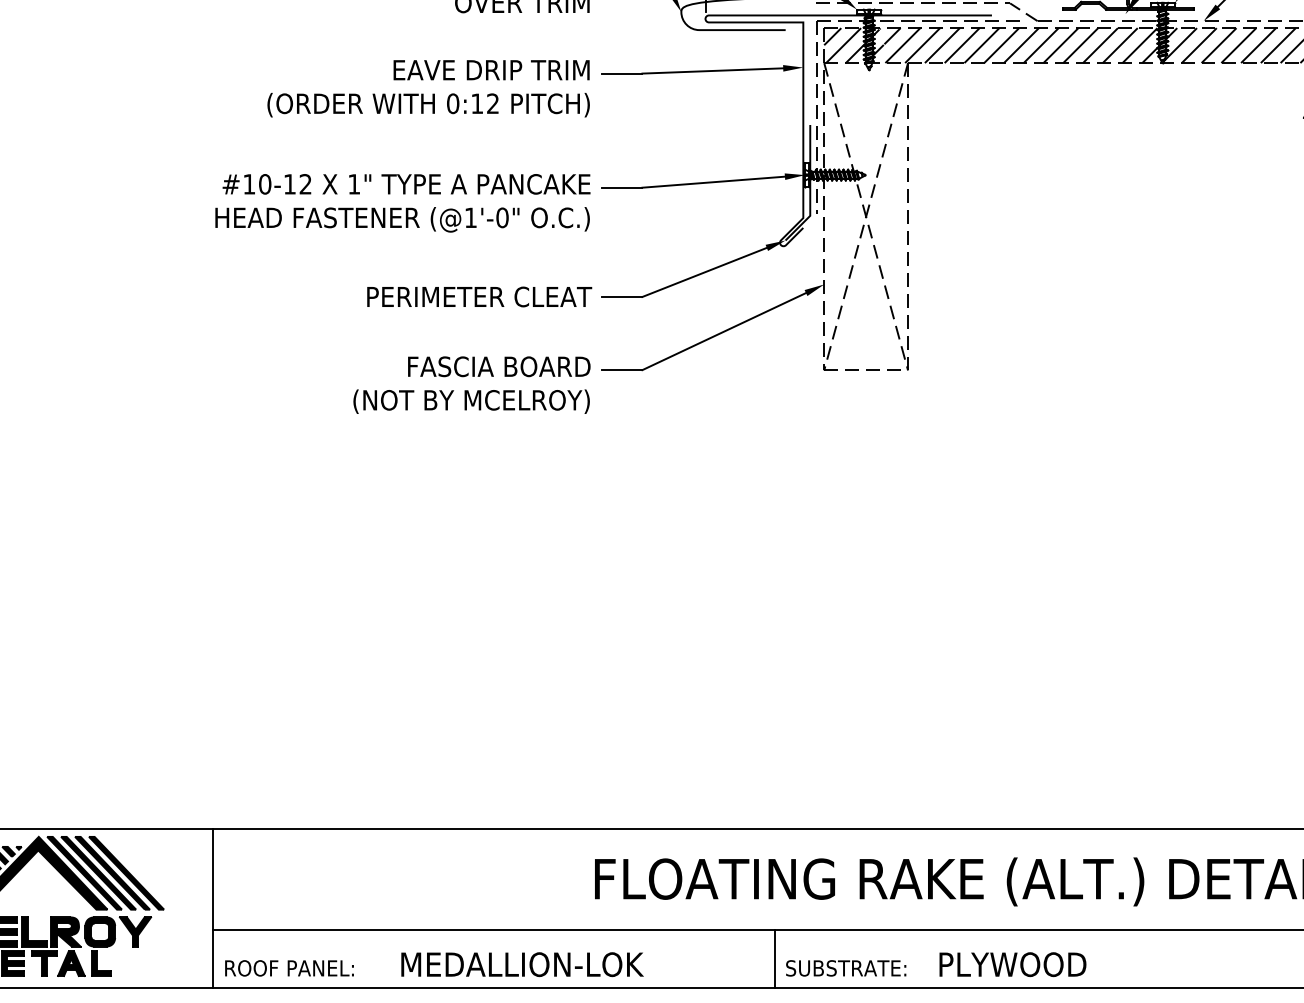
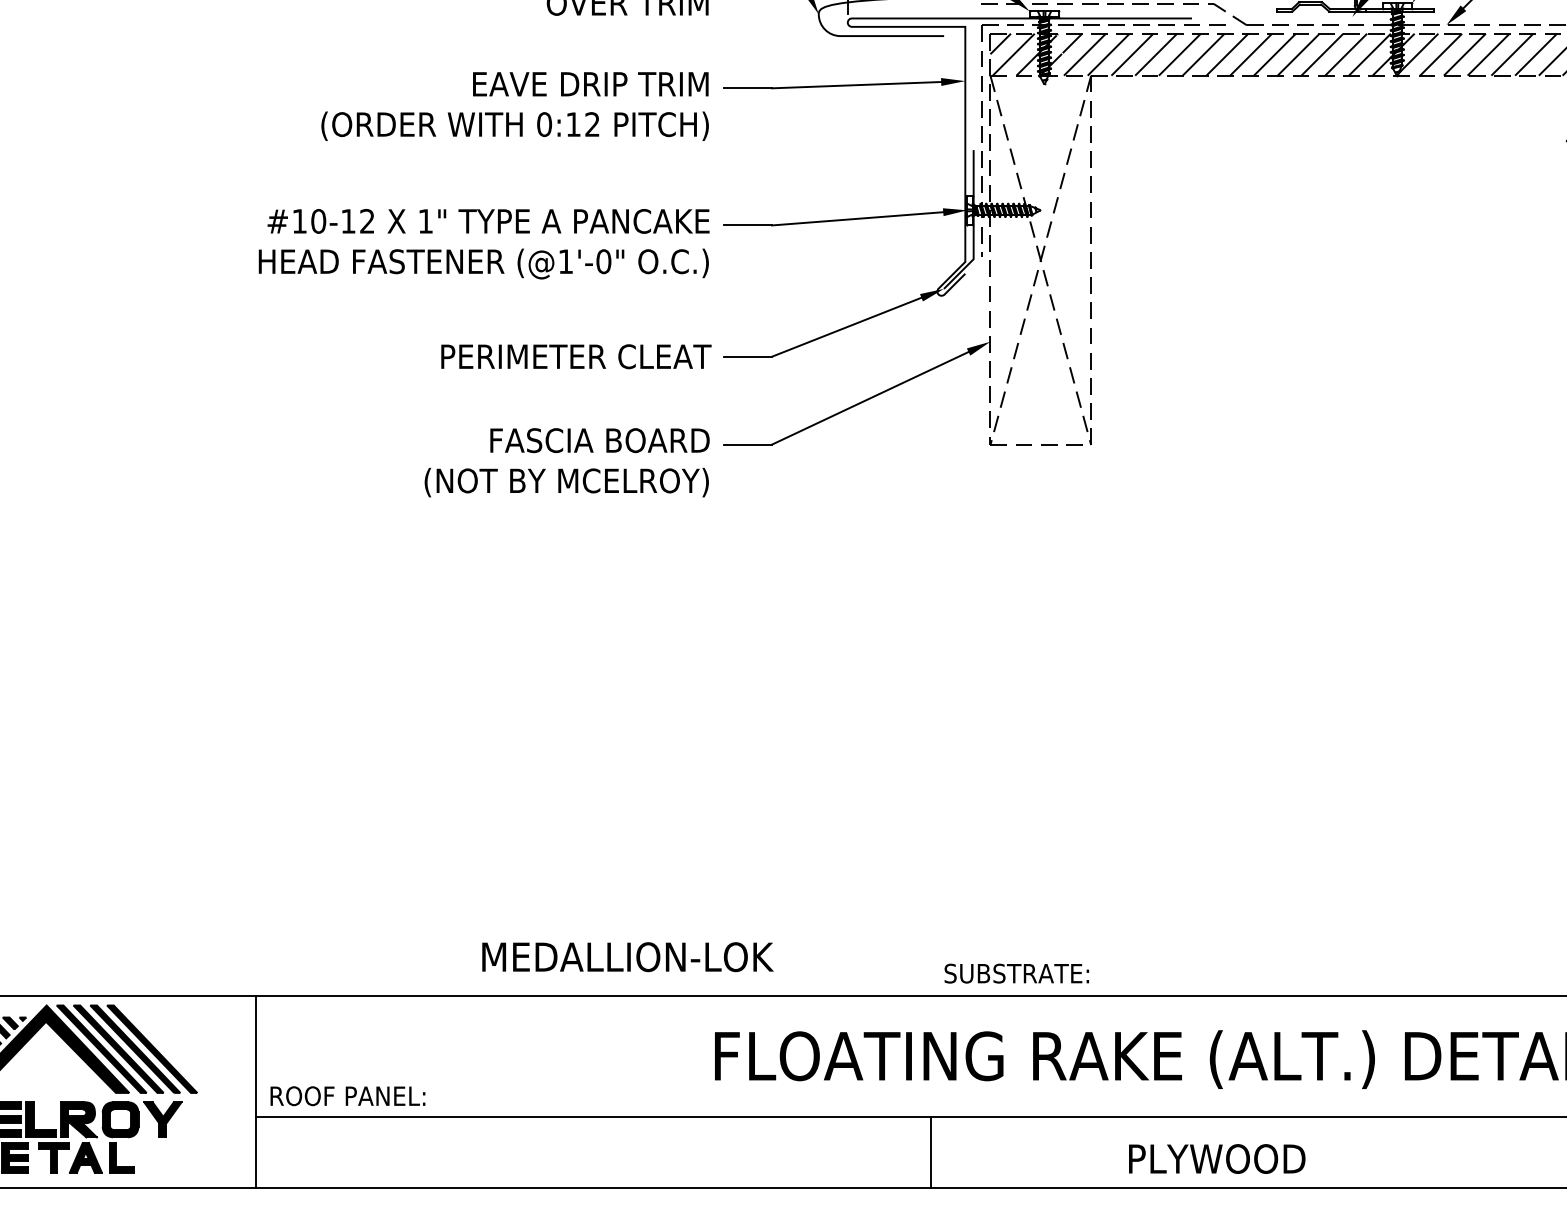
text: (522, 964) -> (627, 956), moved
text: (289, 968) -> (347, 1096), moved
text: (846, 968) -> (1017, 973), moved

